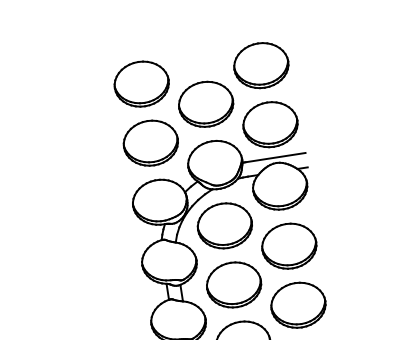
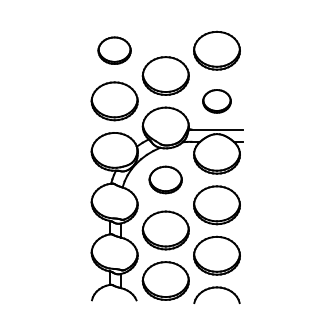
part: (141, 83) -> (114, 50), size x0.7
part: (269, 124) -> (216, 101), size x0.6
part: (224, 225) -> (165, 179), size x0.7

